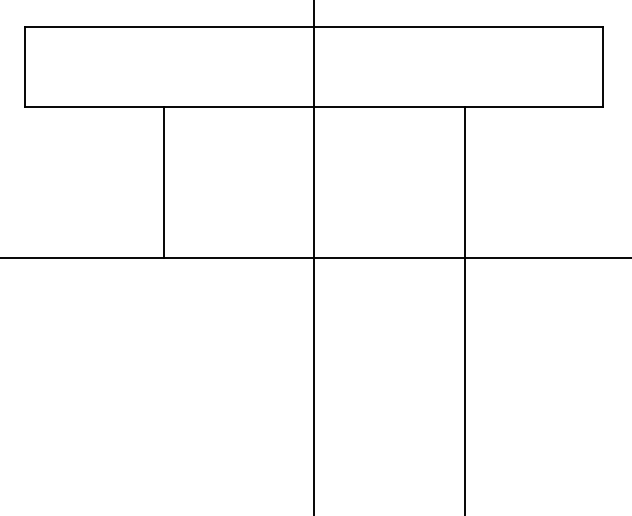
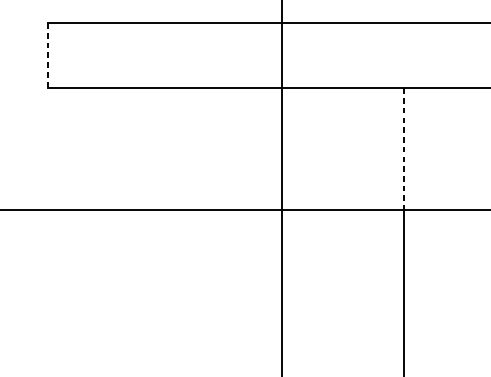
line: (25, 67) -> (48, 56), solid -> dashed
line: (163, 182) -> (160, 149), removed
line: (464, 182) -> (404, 149), solid -> dashed

